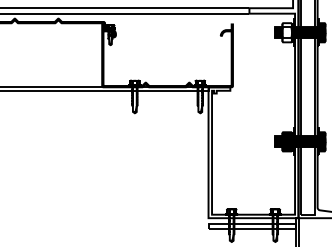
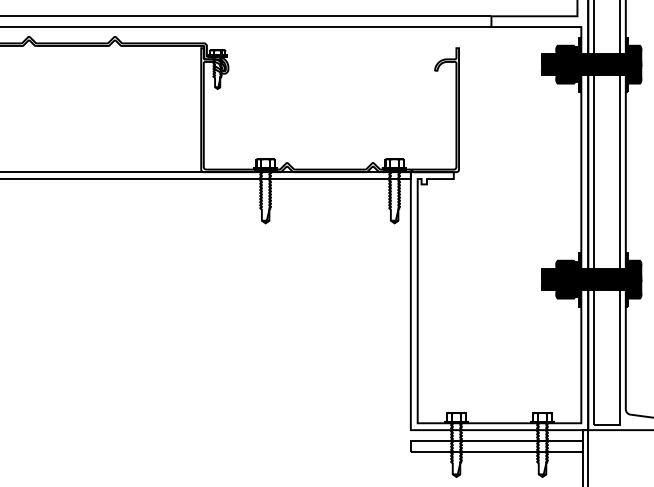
fill: (286, 32) -> (564, 64), added

